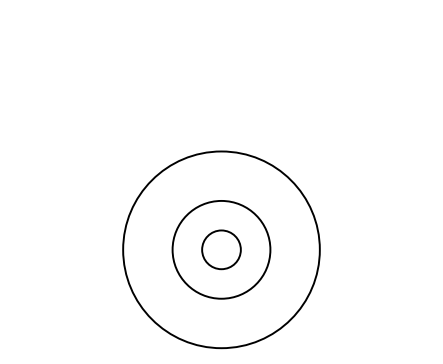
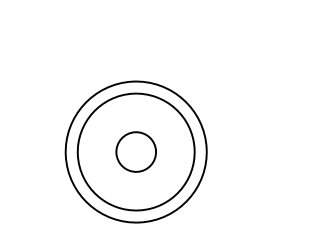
circle: (221, 249) -> (136, 151), size x1.43
circle: (221, 249) -> (136, 151), size x1.67

